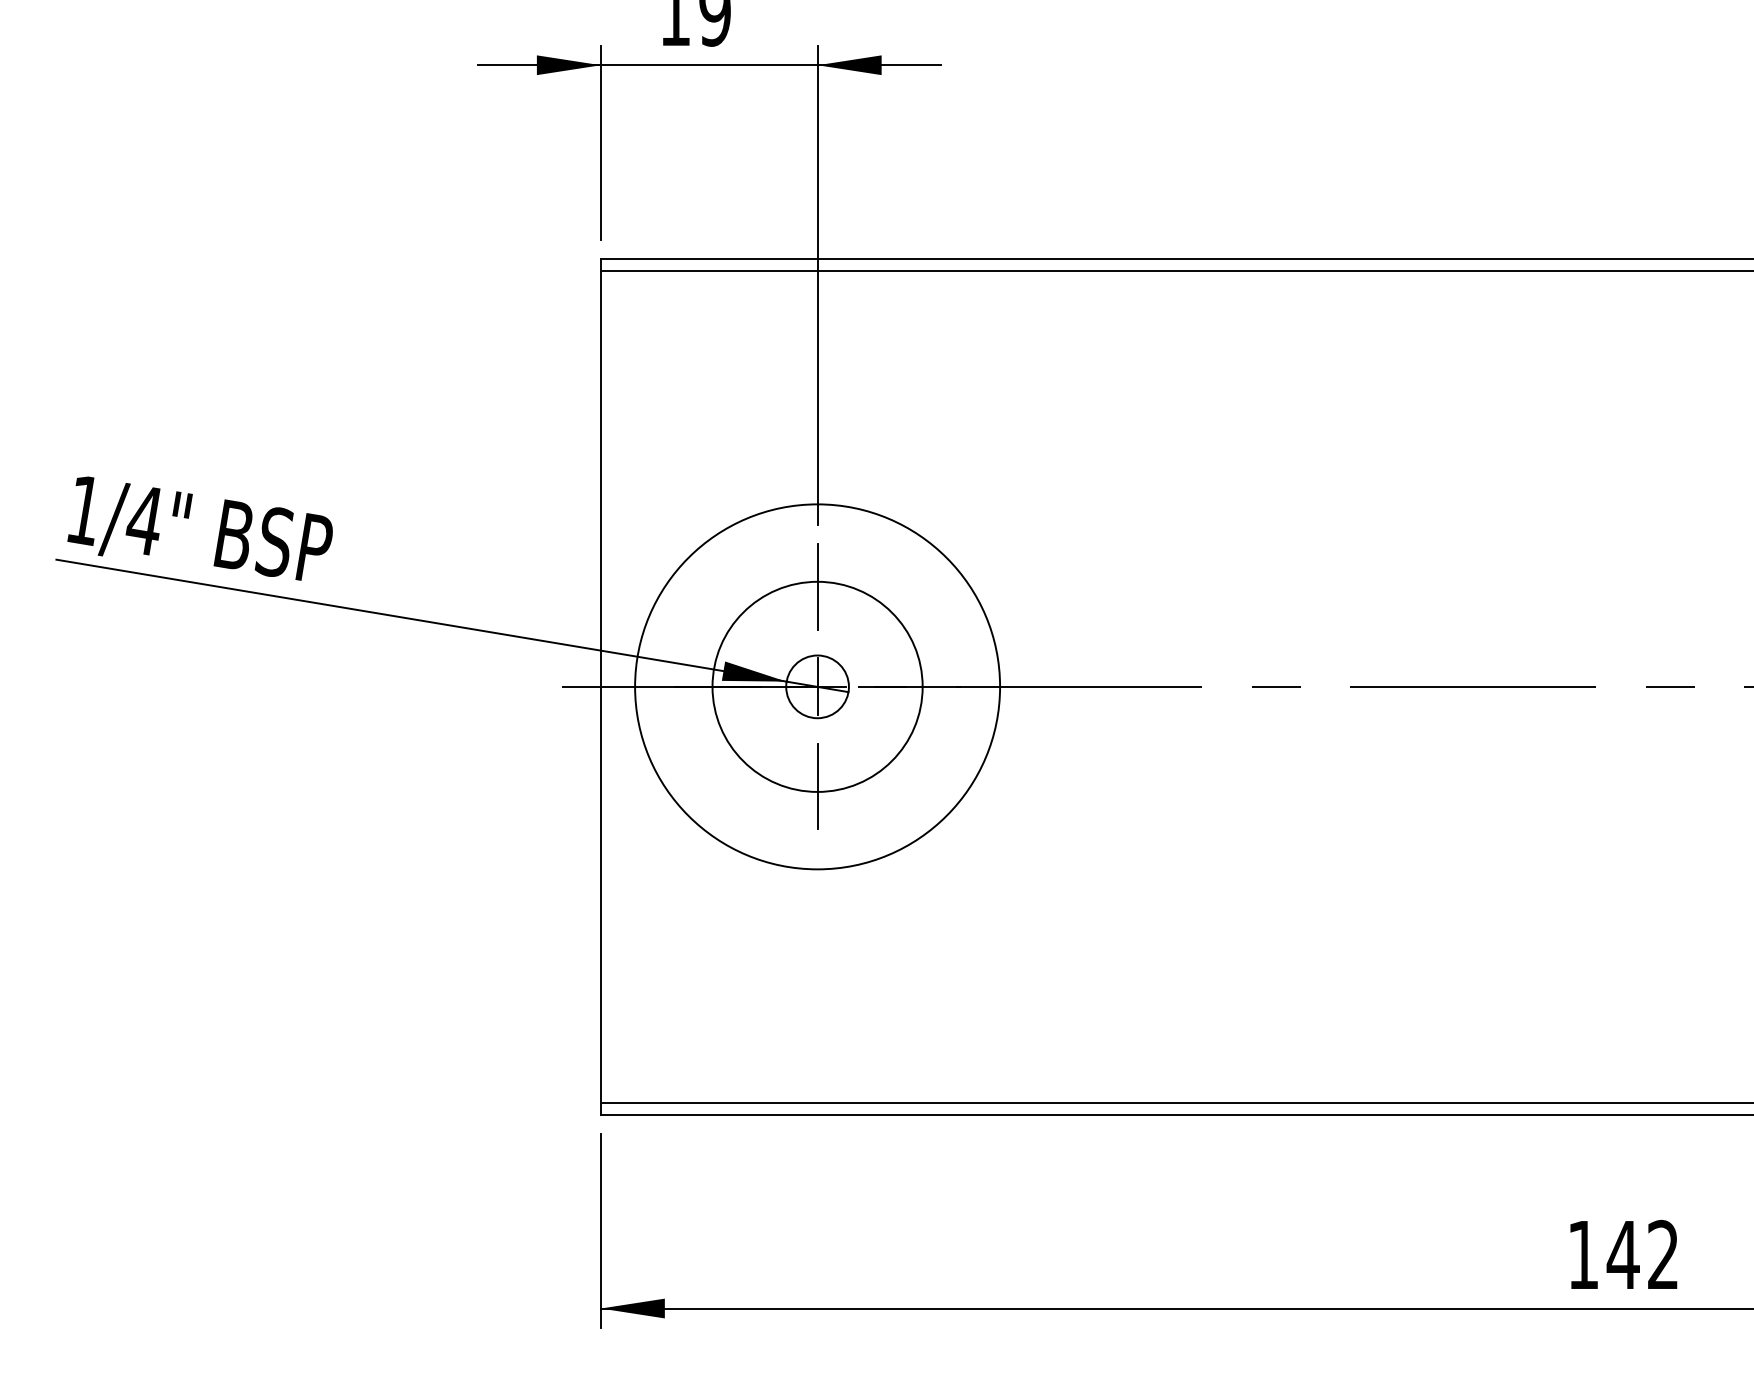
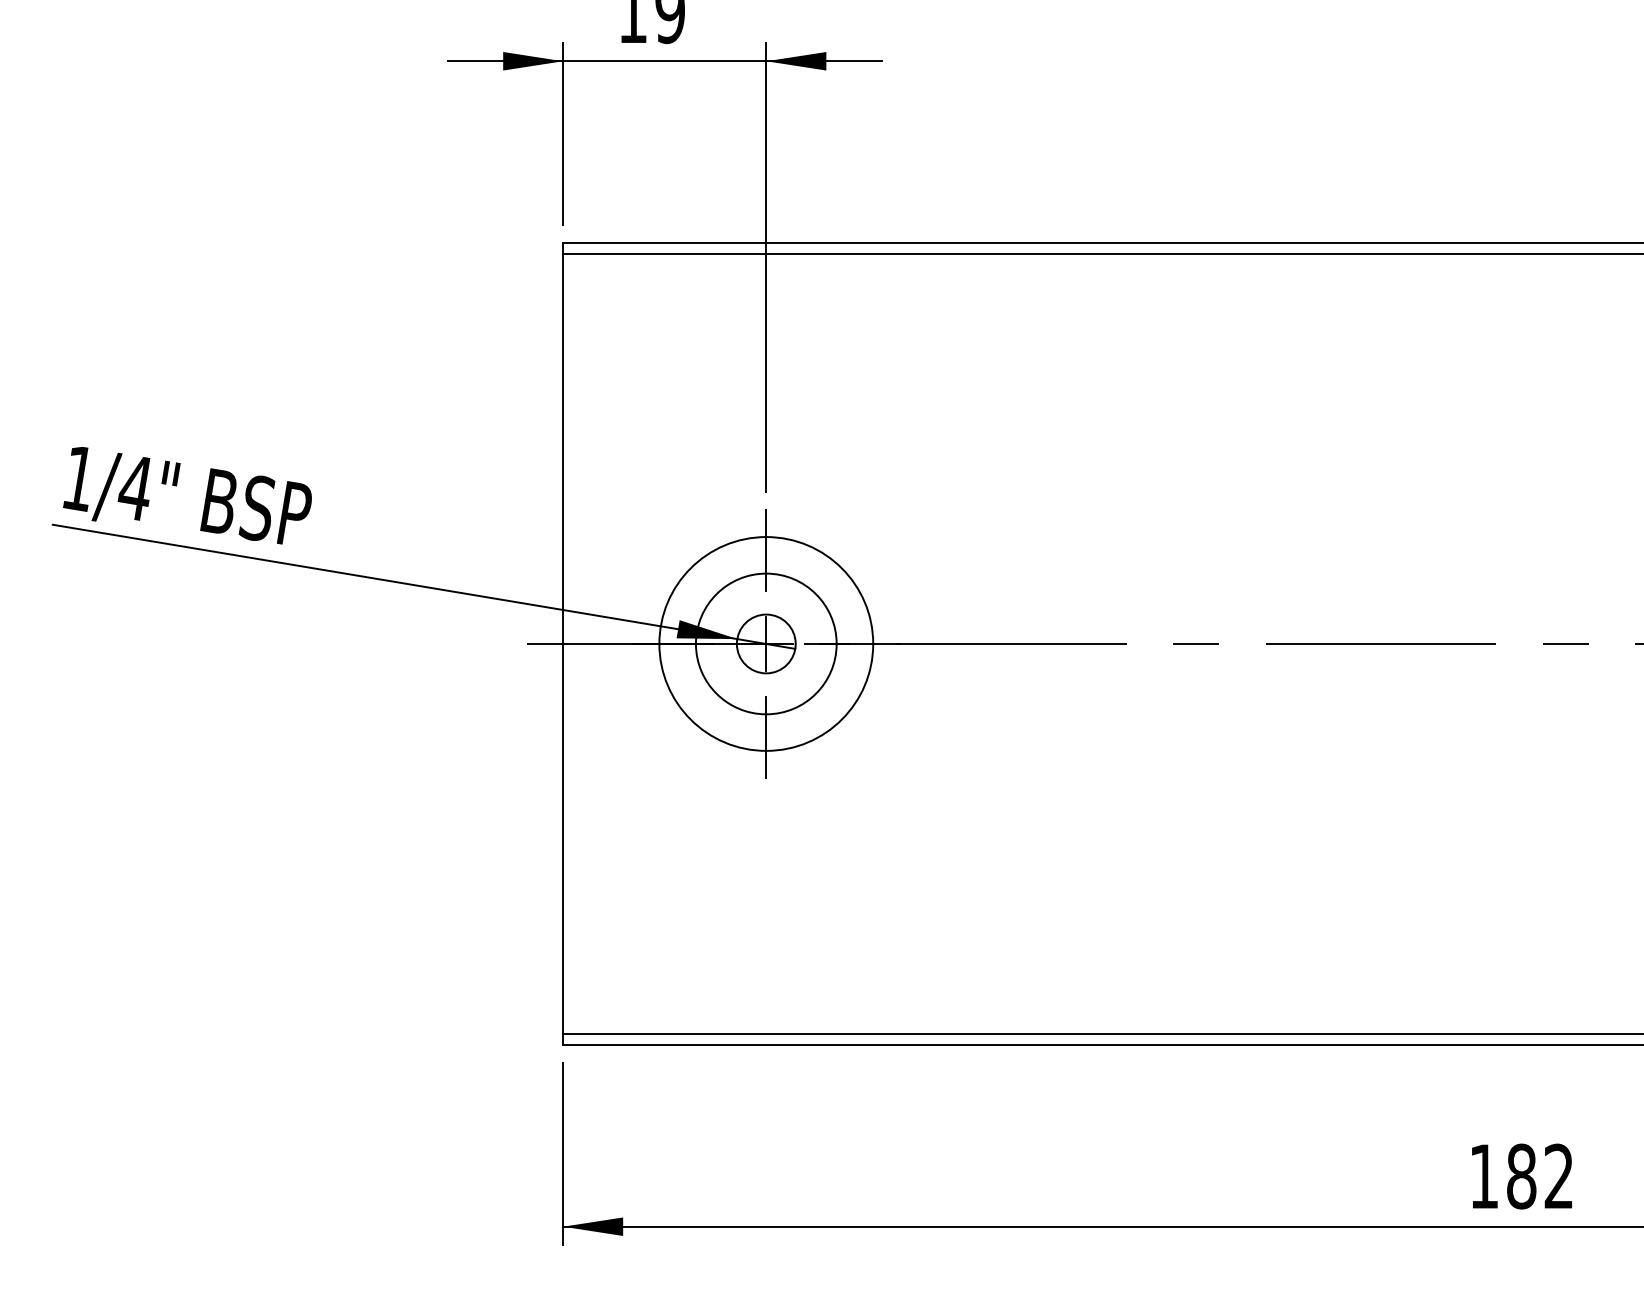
circle: (817, 686) -> (766, 643), size x0.62
circle: (817, 686) -> (766, 643), size x0.71
text: (1622, 1254) -> (1520, 1176), 142 -> 182

